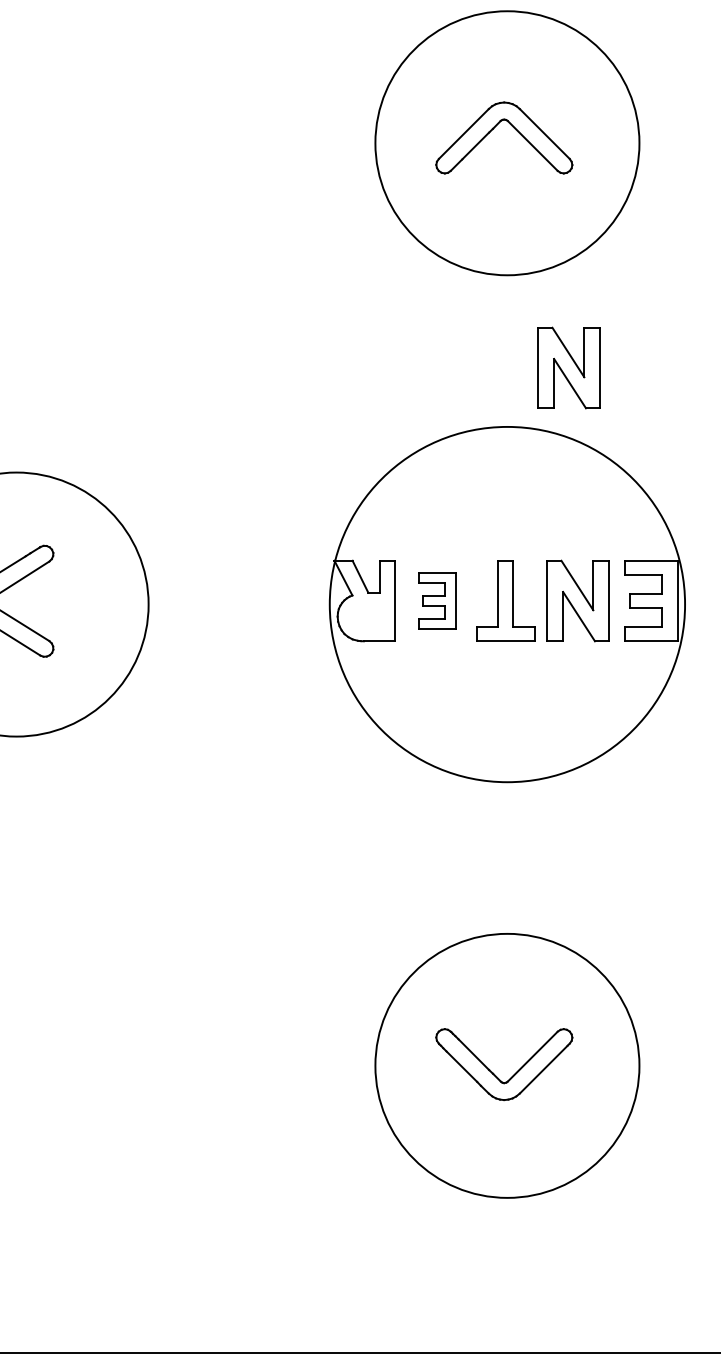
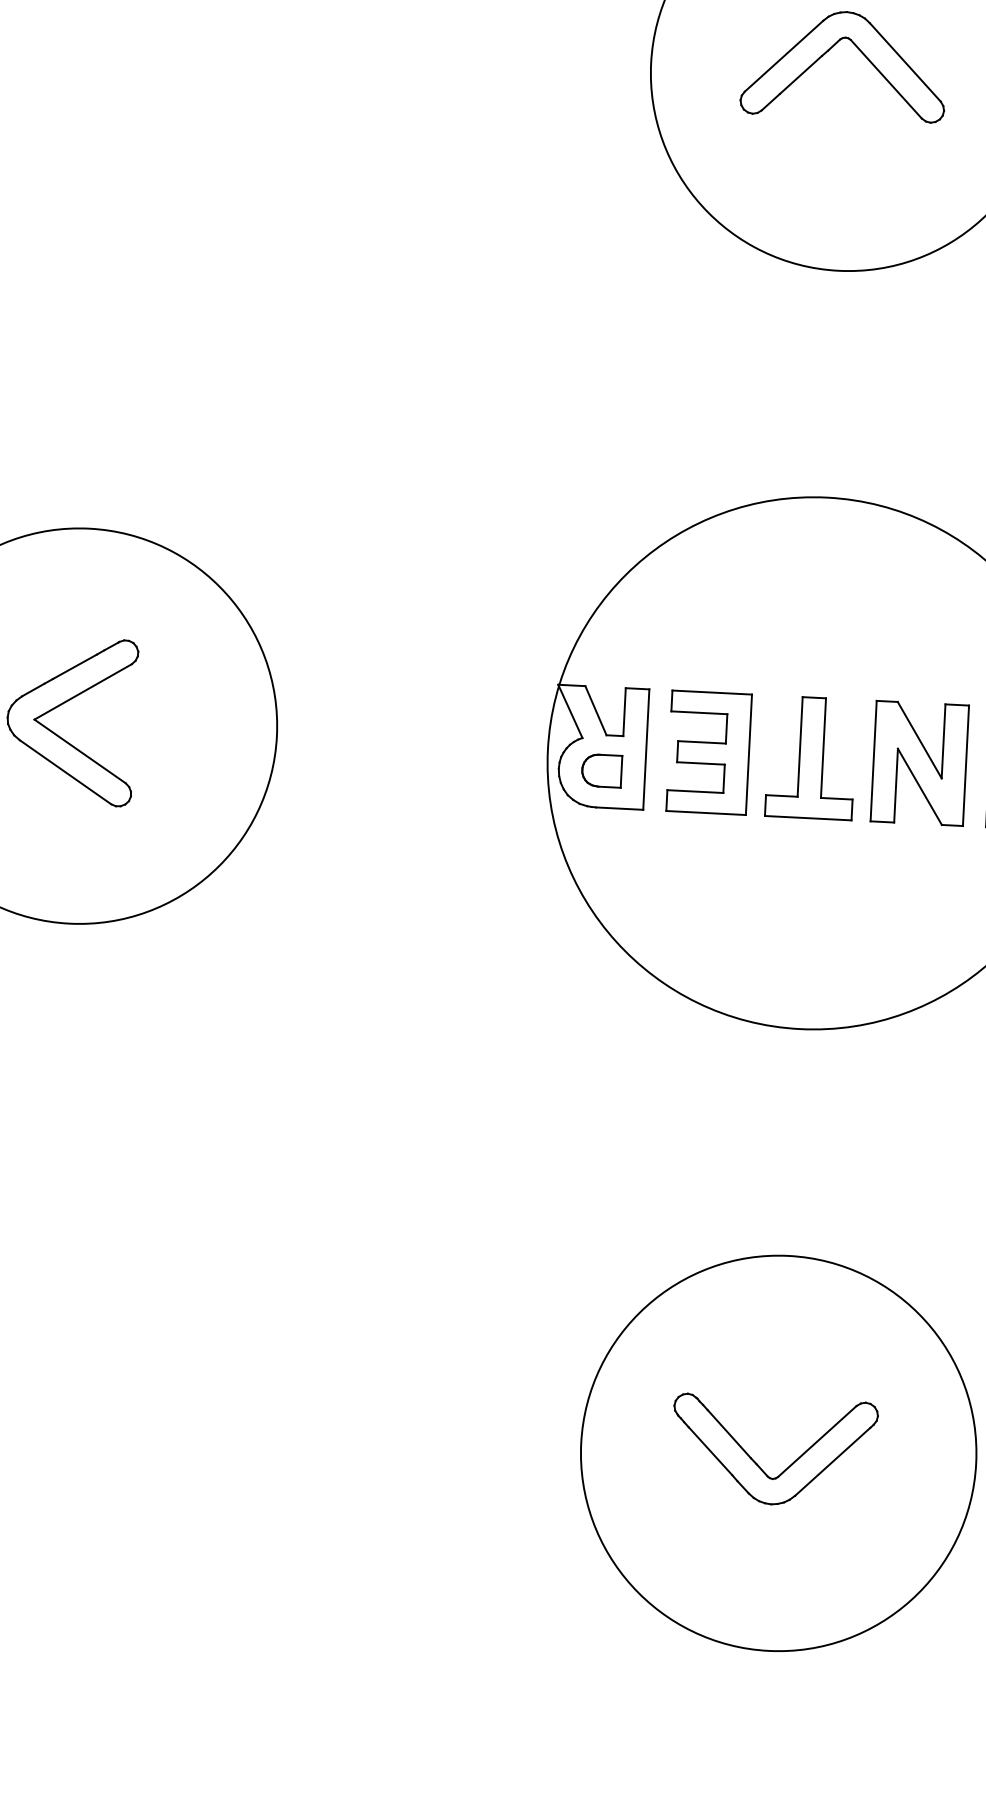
part: (568, 367) -> (922, 413), removed
part: (437, 600) -> (709, 751), size x1.43
part: (366, 616) -> (601, 770), added

